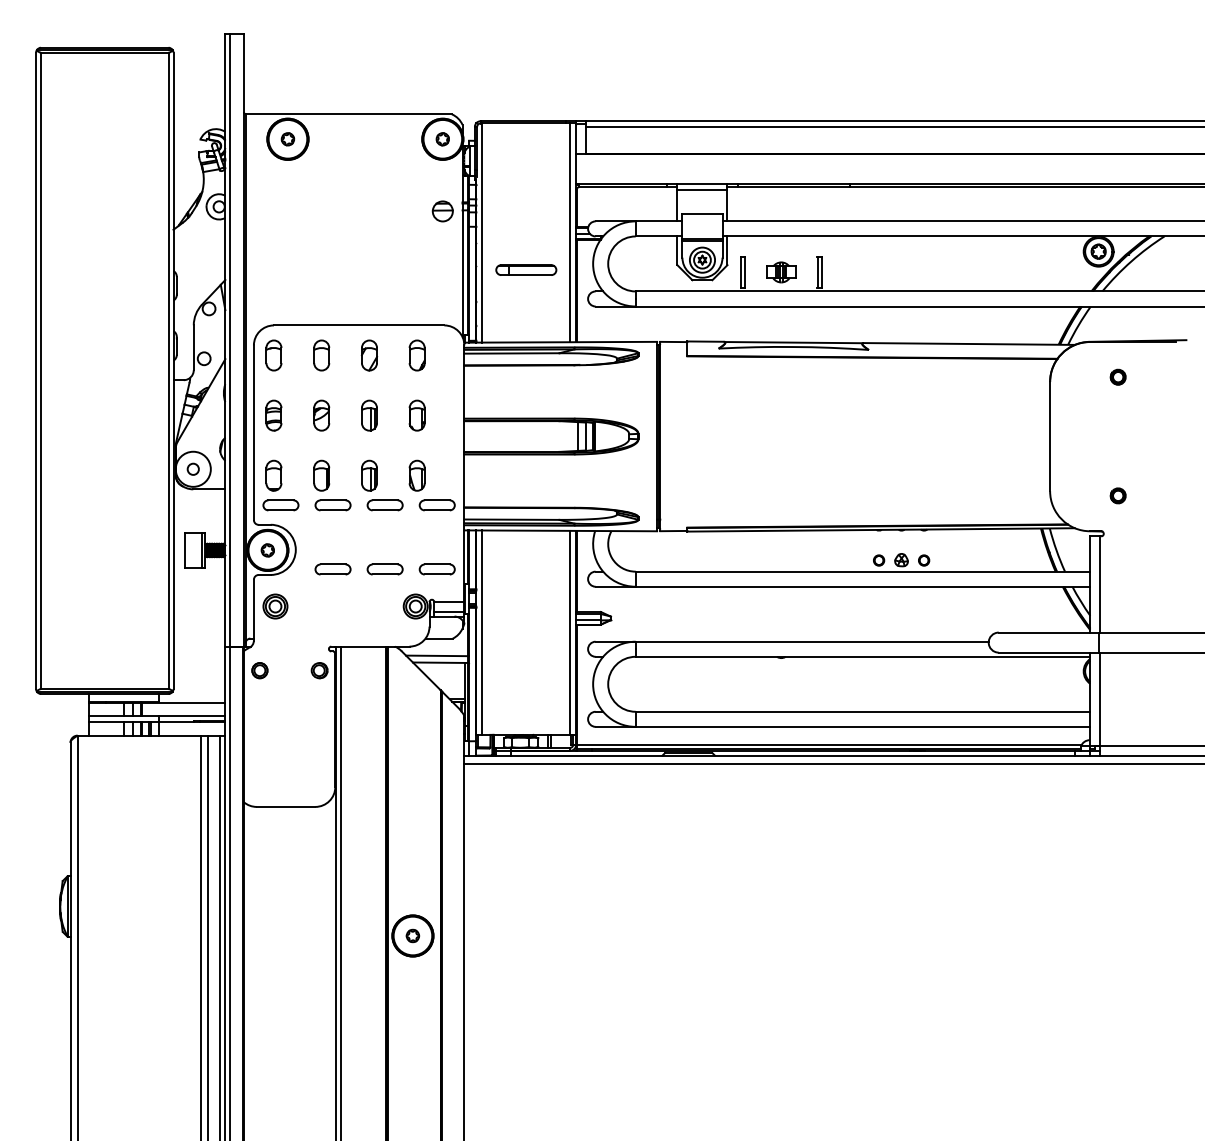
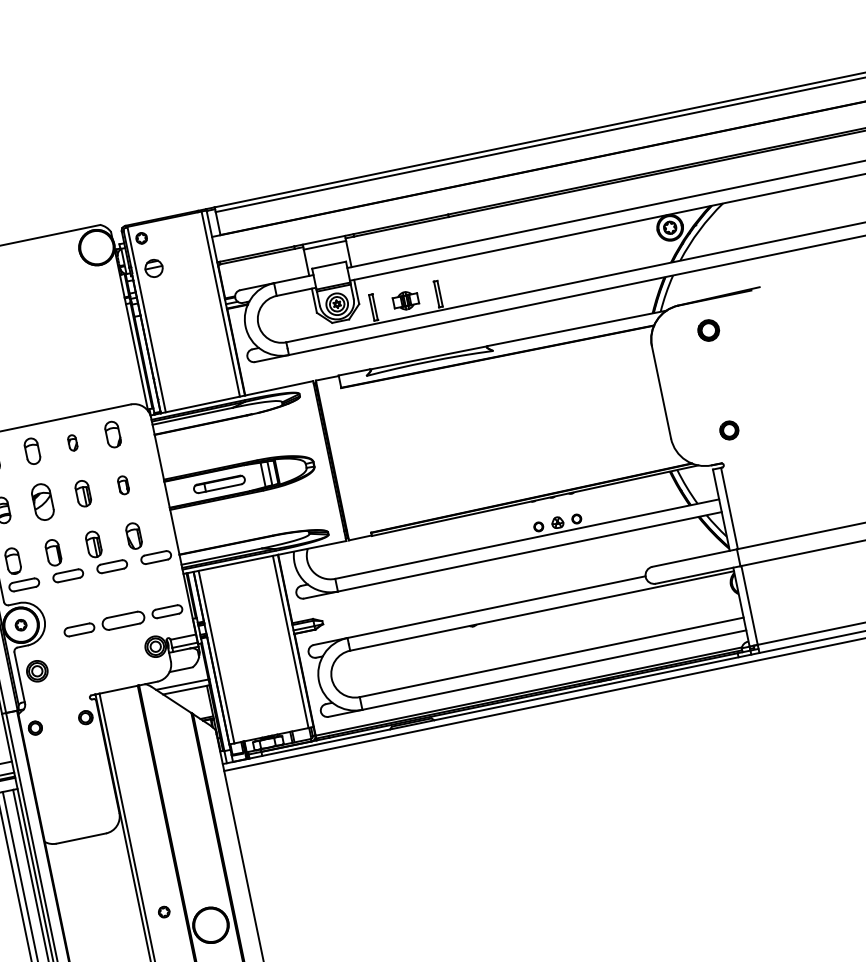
part: (442, 139) -> (141, 238), moved
part: (442, 211) -> (153, 268), moved
part: (526, 269) -> (219, 483), moved
part: (369, 355) -> (72, 442), size x0.6
part: (1117, 376) -> (707, 329), size x1.6
part: (321, 415) -> (42, 501), size x1.4
part: (416, 415) -> (122, 485), size x0.7
part: (1117, 495) -> (728, 430), size x1.4
part: (384, 569) -> (122, 620), size x1.4
part: (412, 935) -> (163, 911), moved

